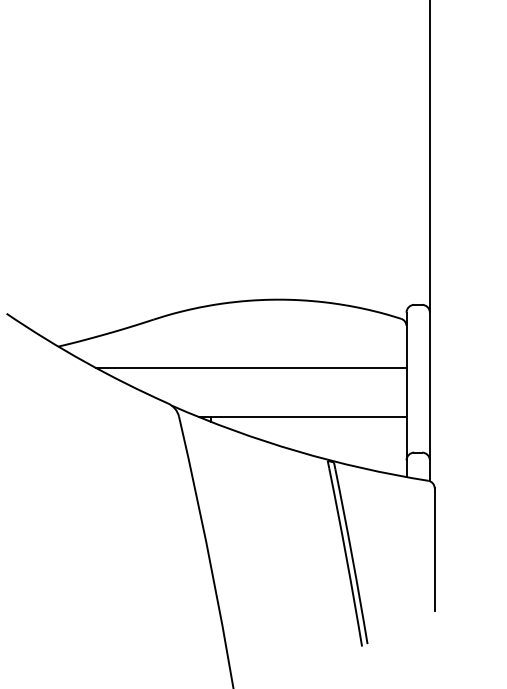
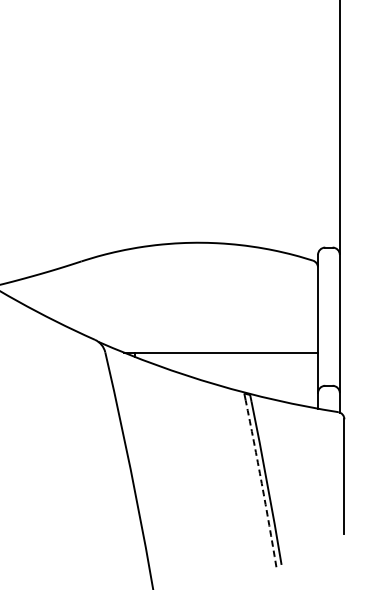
line: (250, 367) -> (172, 306), removed
arc: (346, 557) -> (261, 483), solid -> dashed

